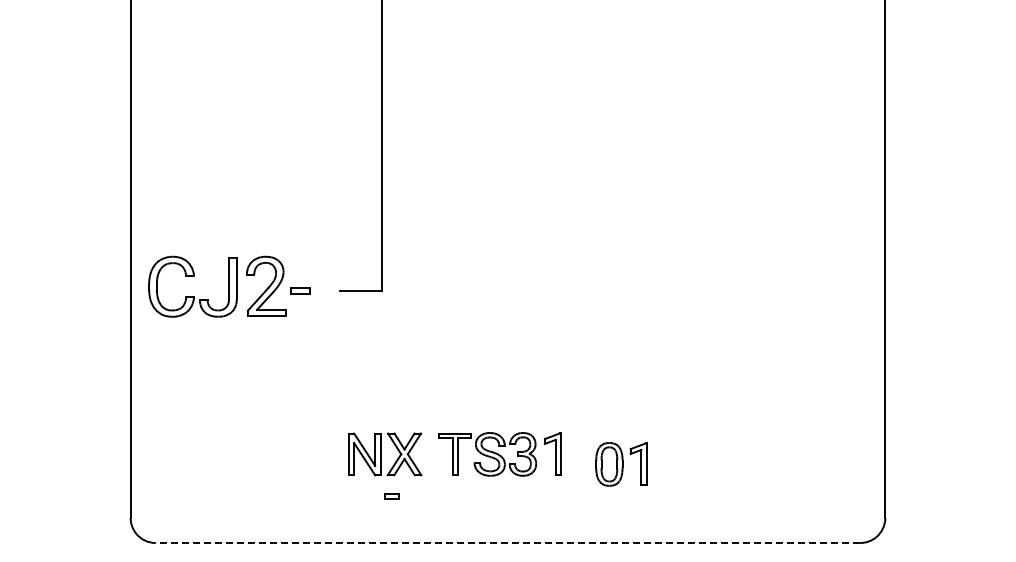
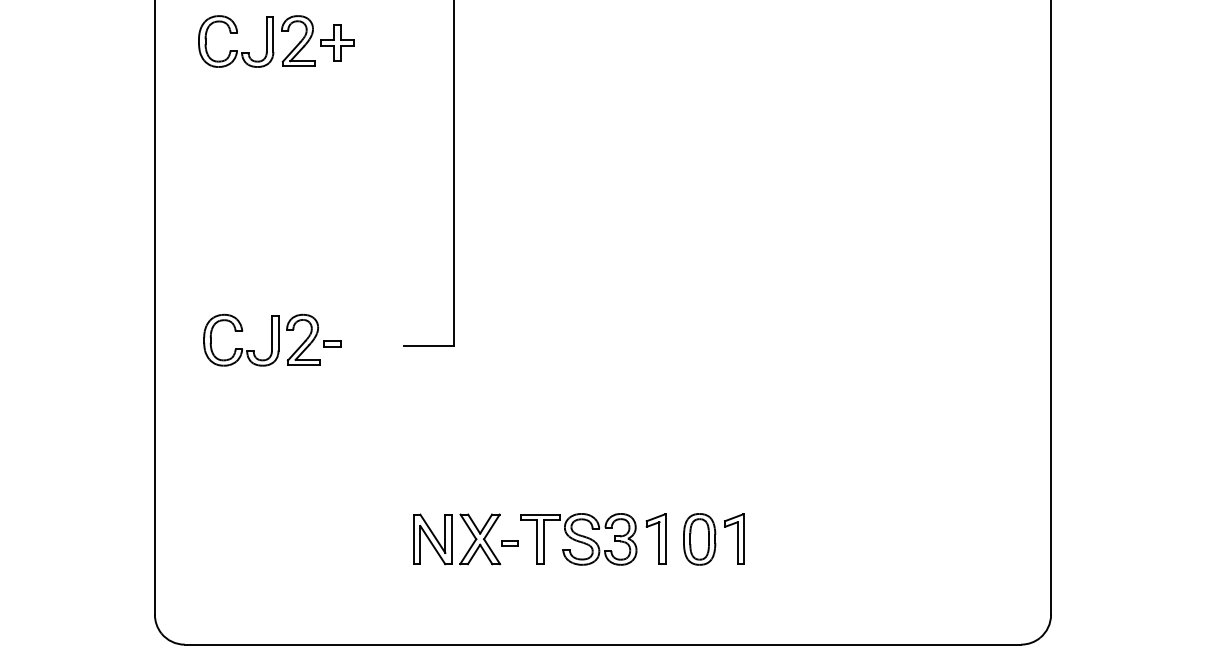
part: (232, 34) -> (275, 40), added
part: (229, 286) -> (272, 340), size x0.71
part: (621, 464) -> (714, 539), moved
part: (391, 496) -> (509, 543), moved
line: (507, 543) -> (602, 645), dashed -> solid

